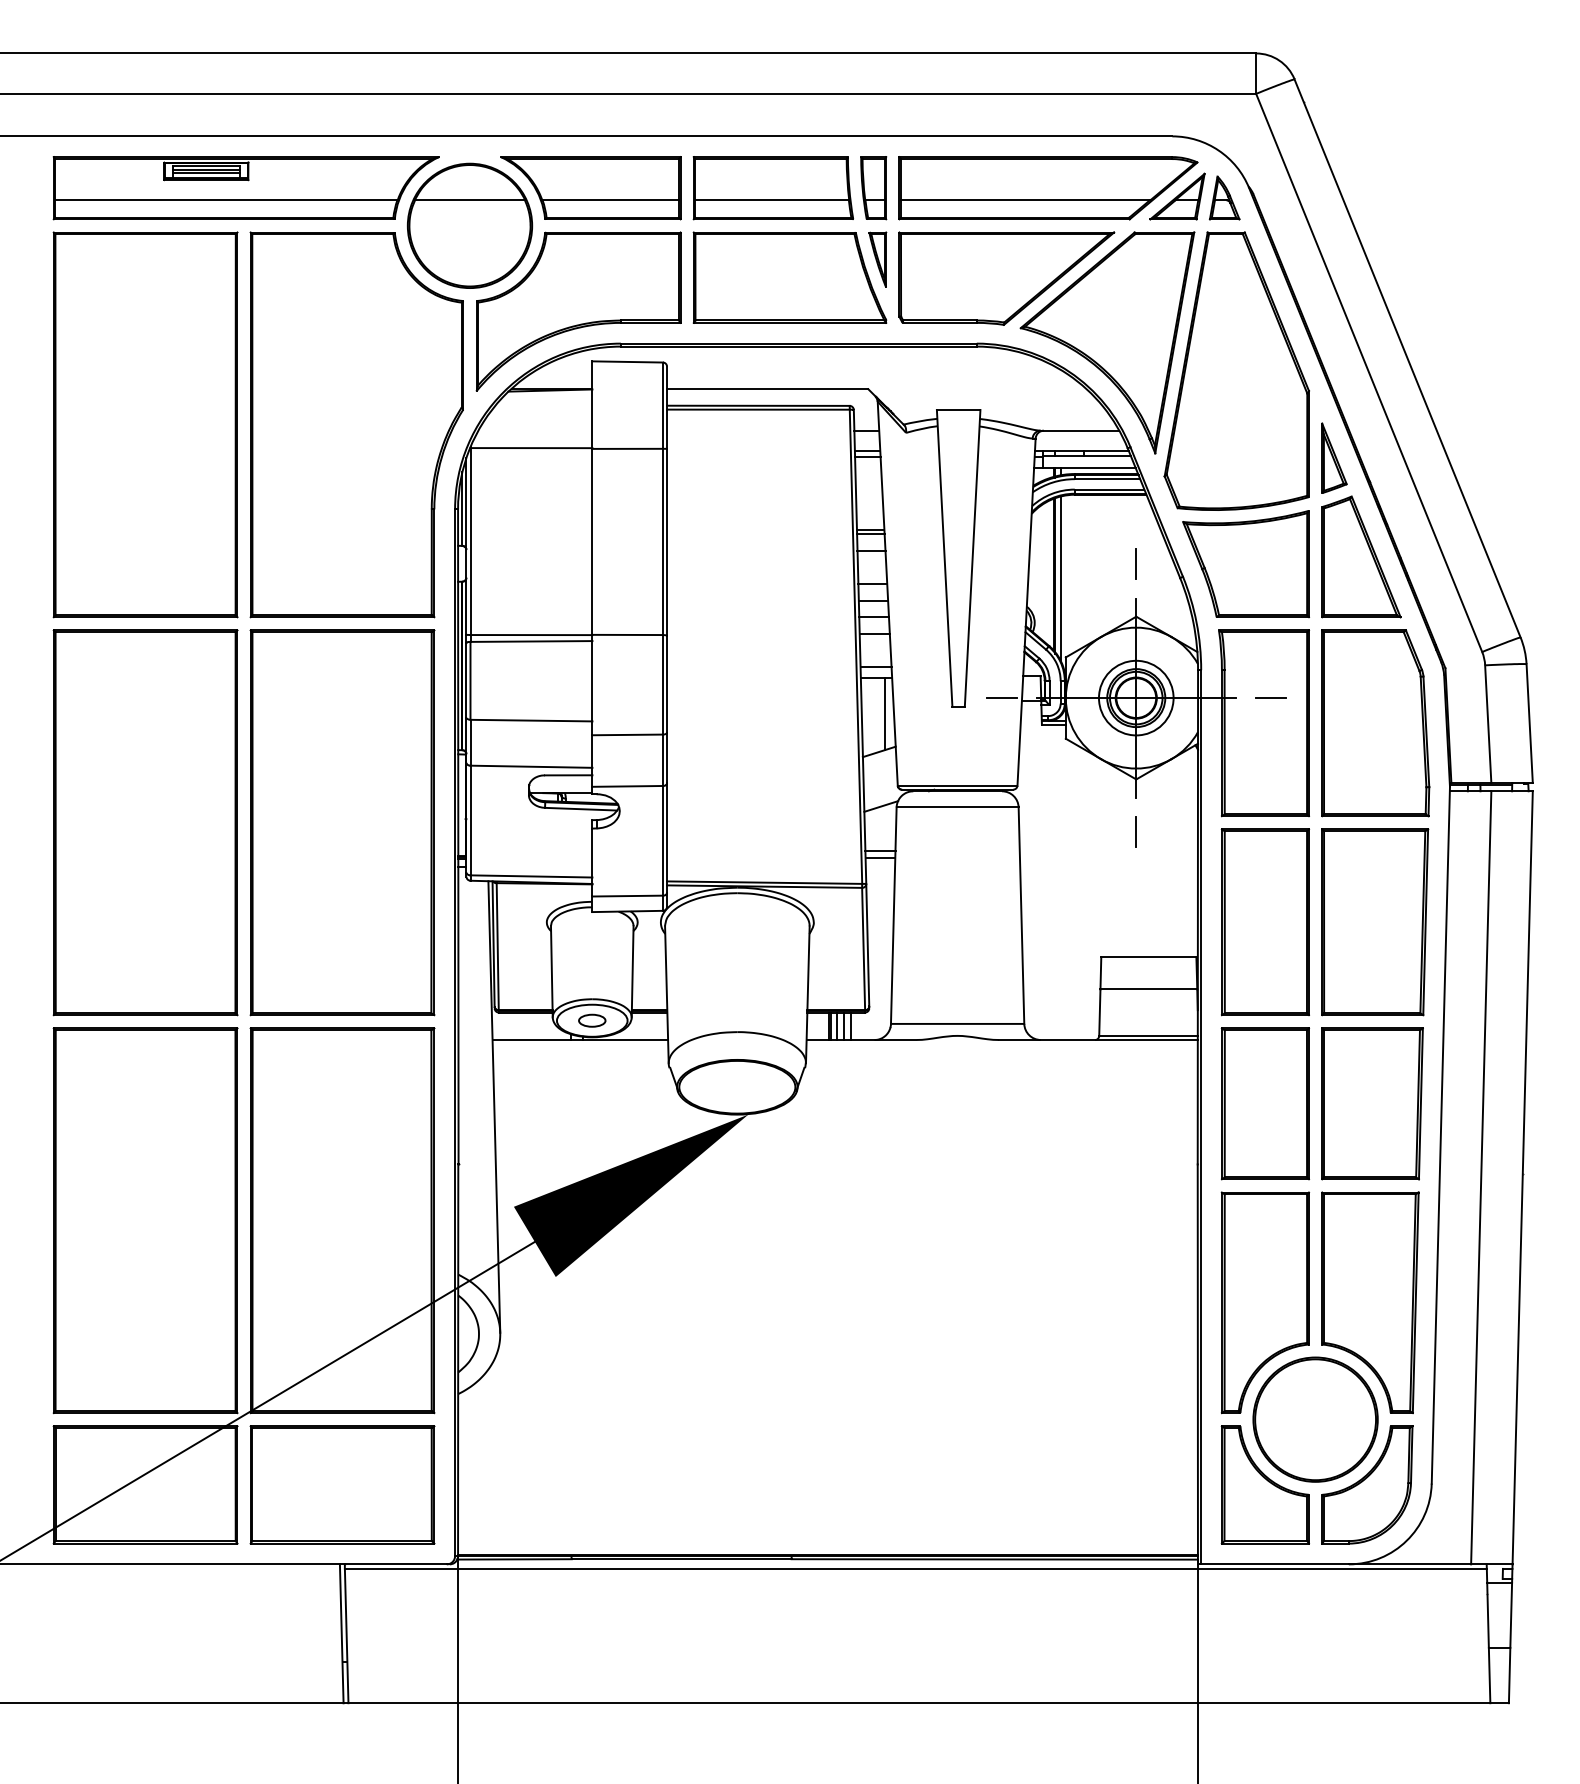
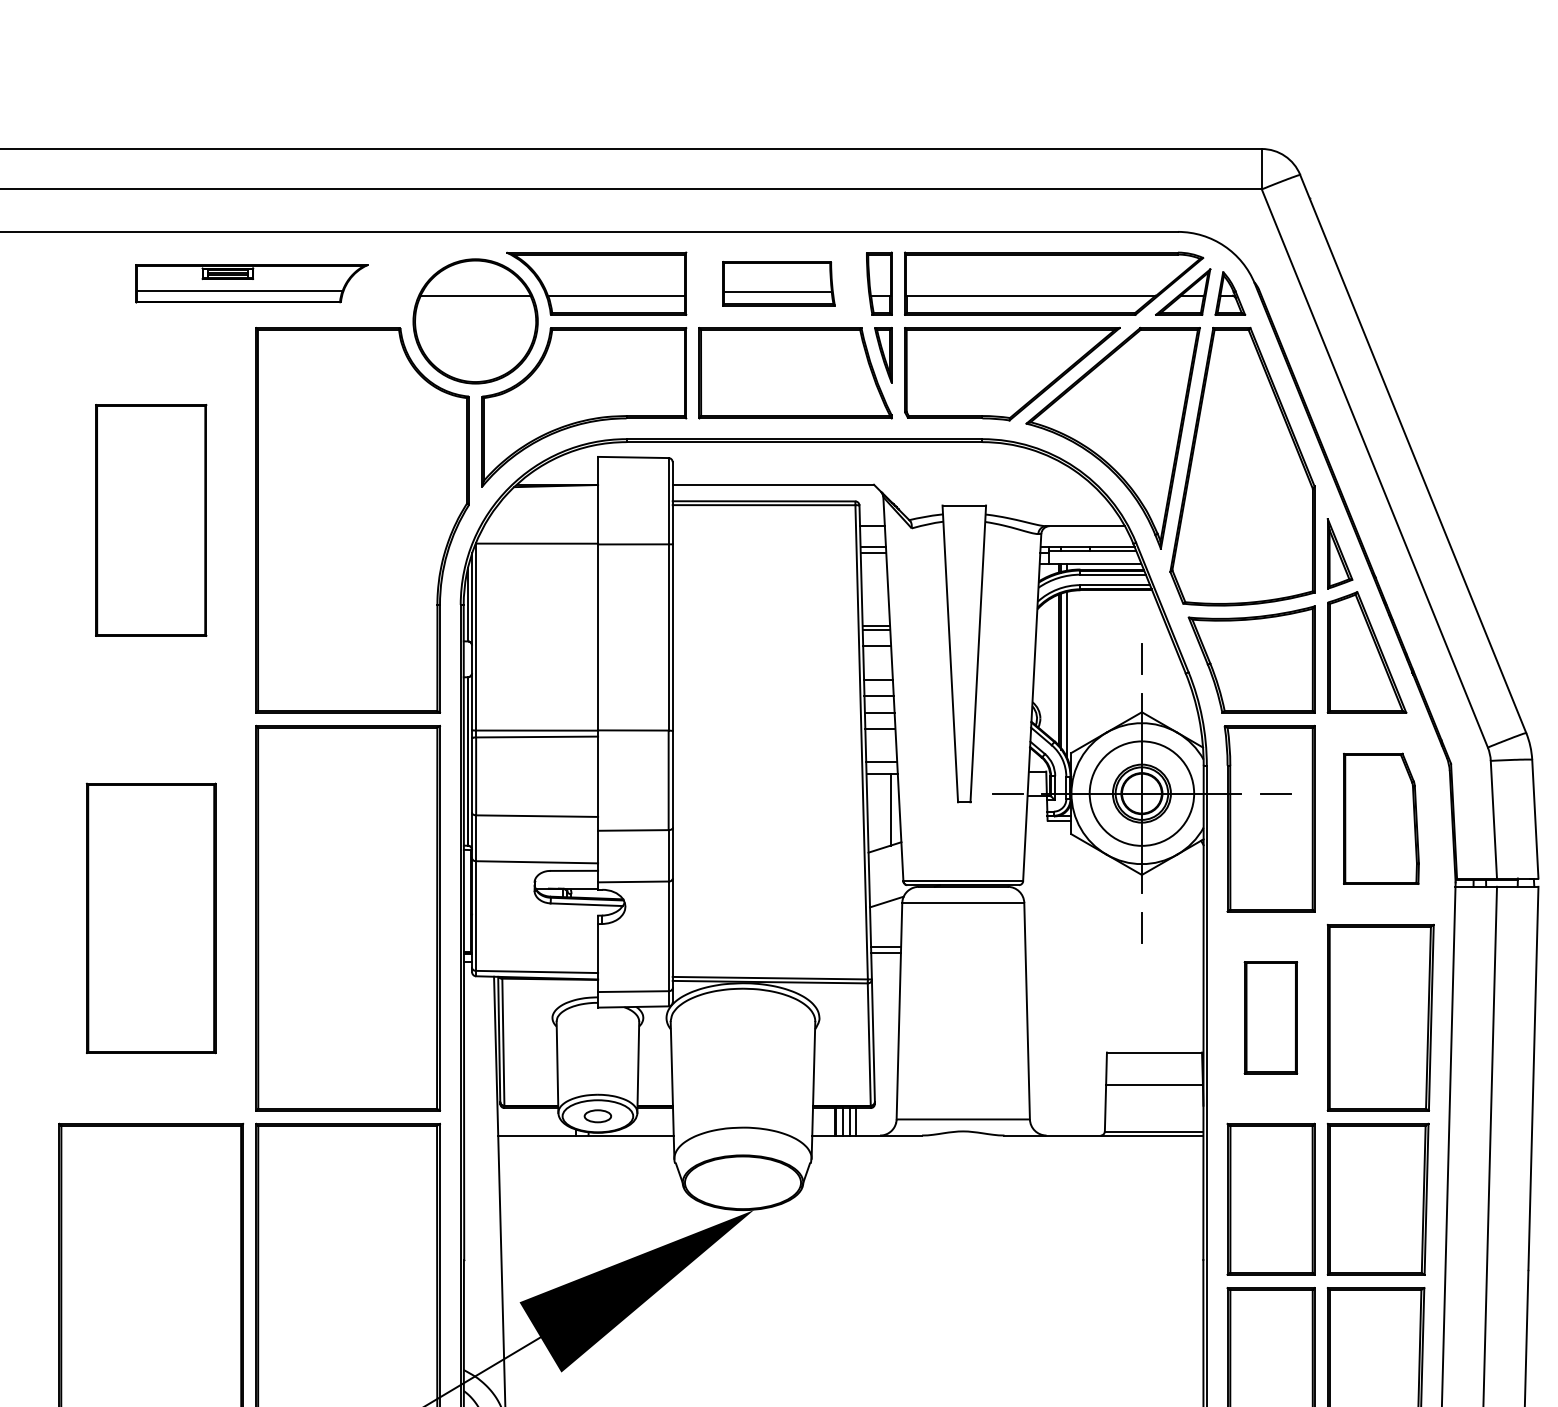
part: (245, 188) -> (251, 284), size x0.6
part: (772, 188) -> (778, 284), size x0.7
part: (145, 424) -> (151, 520), size x0.6
circle: (1135, 697) -> (1141, 793), size x1.4
part: (1375, 723) -> (1381, 819), size x0.7
part: (145, 822) -> (151, 918), size x0.7
part: (1264, 922) -> (1270, 1018), size x0.6

